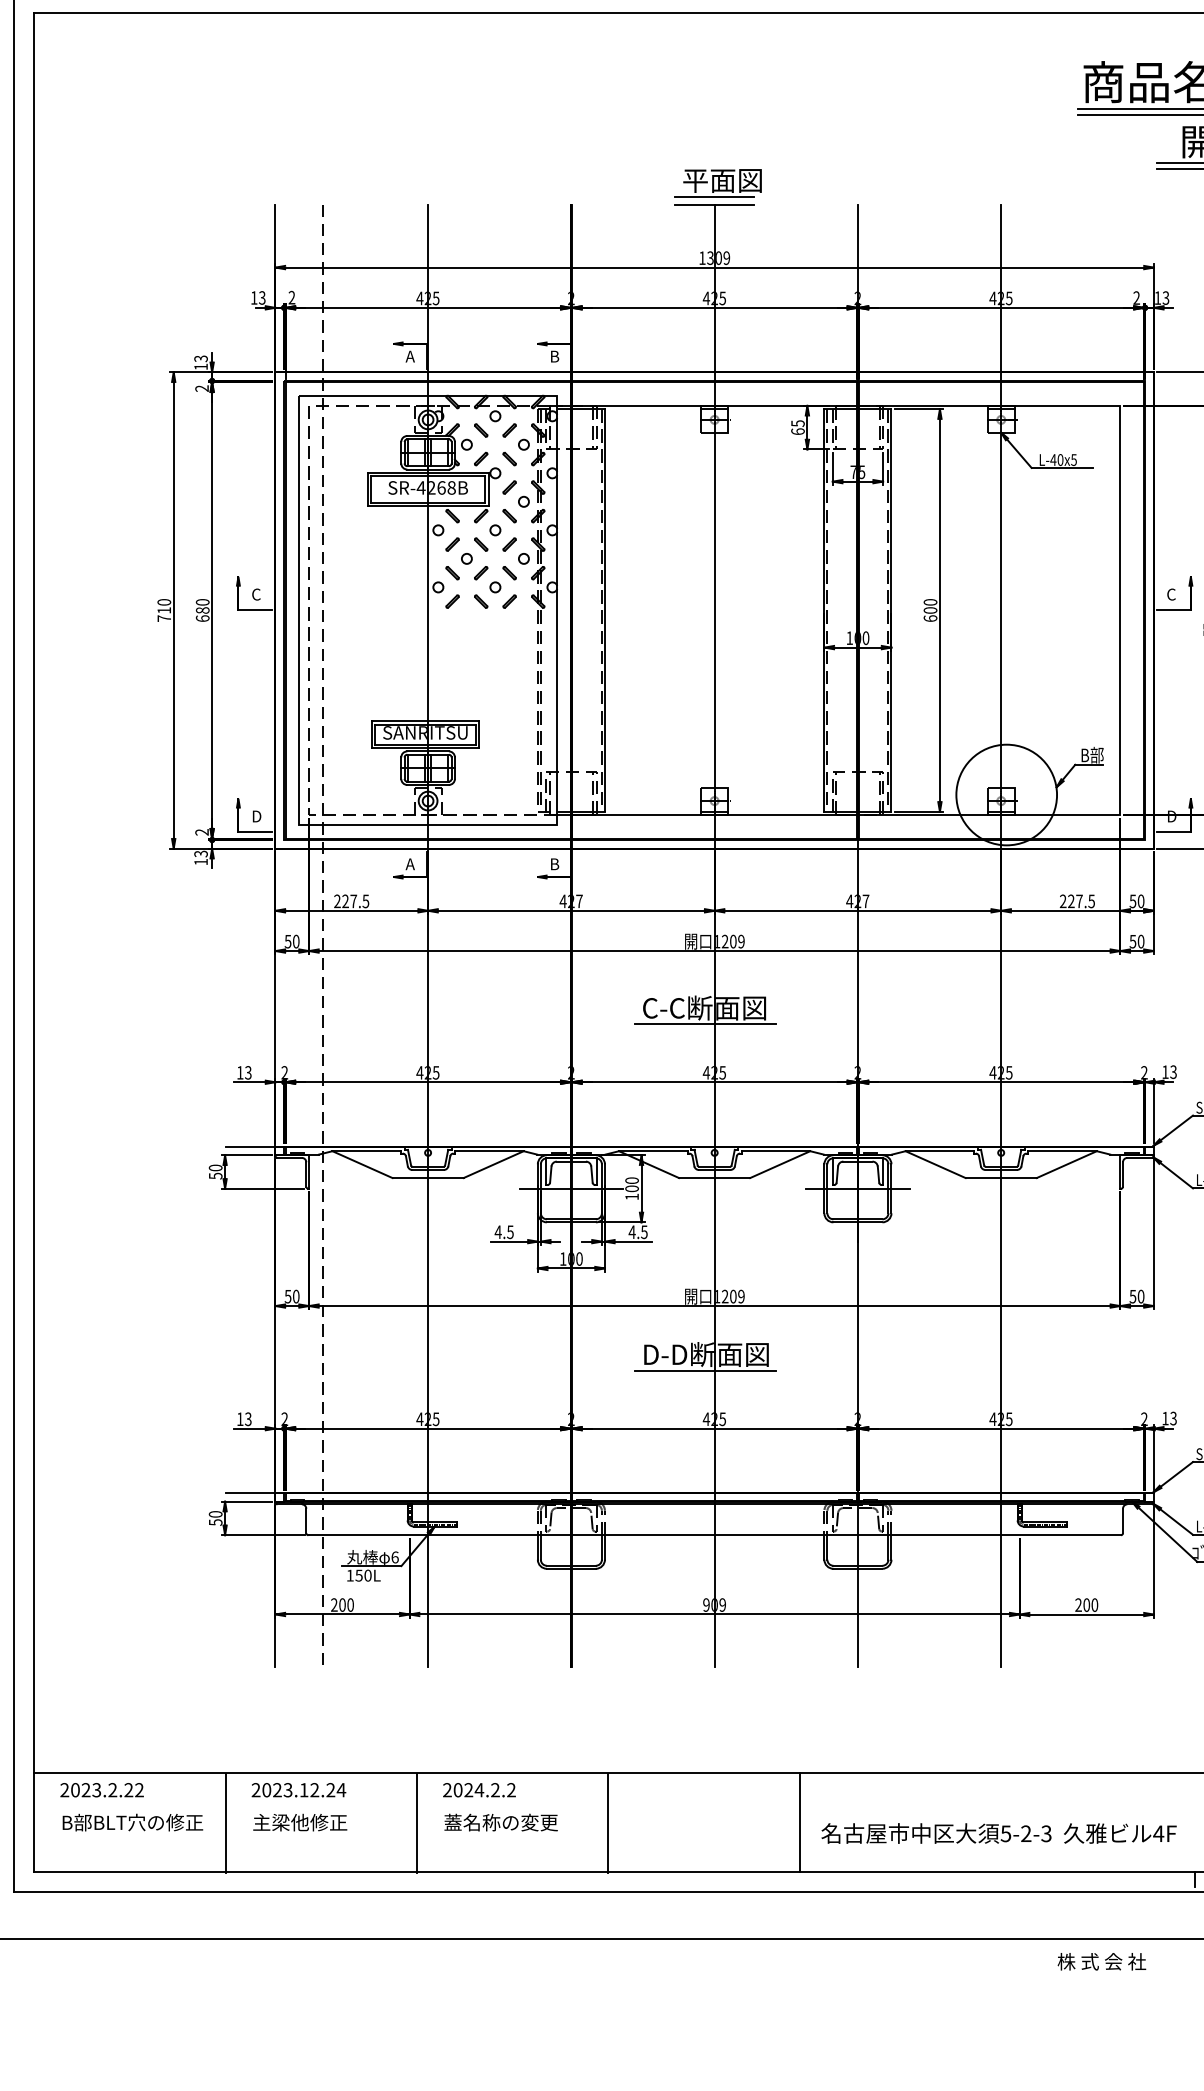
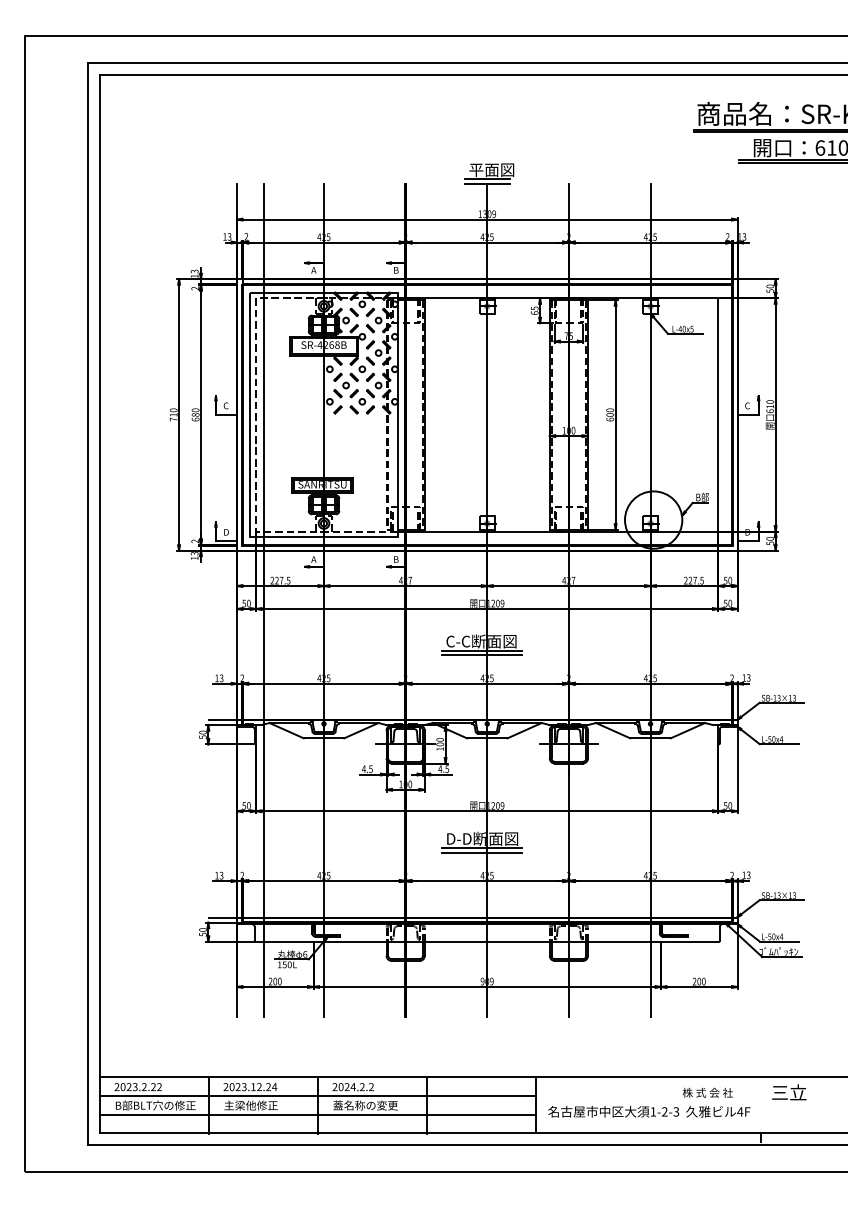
line: (323, 936) -> (264, 600), dashed -> solid
line: (704, 1032) -> (481, 655), added
line: (704, 1378) -> (481, 852), added
line: (416, 1804) -> (317, 1095), added
text: (1006, 1833) -> (653, 1111), 5-2-3 -> 1-2-3
line: (416, 1838) -> (317, 1114), added
text: (1101, 1961) -> (707, 1092), moved

